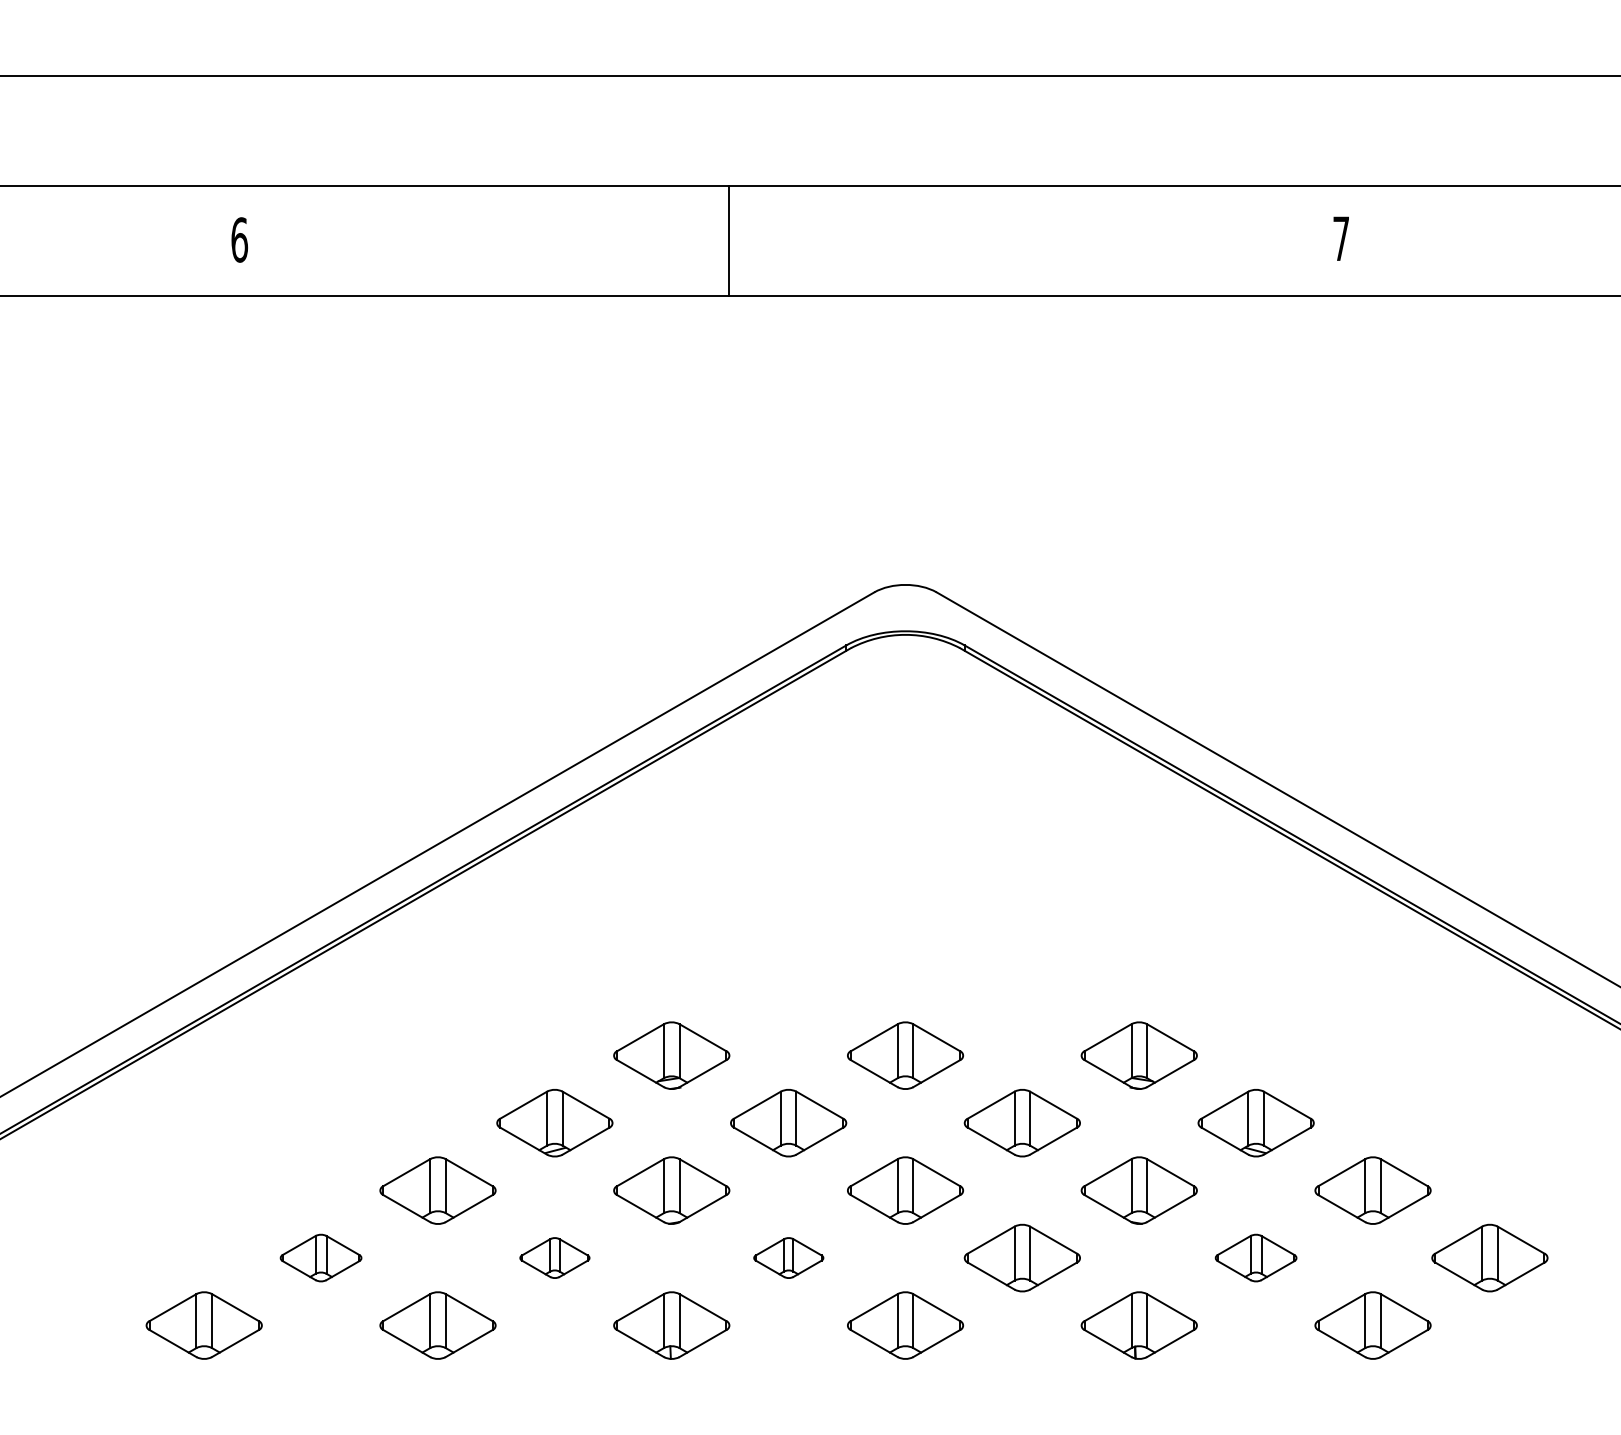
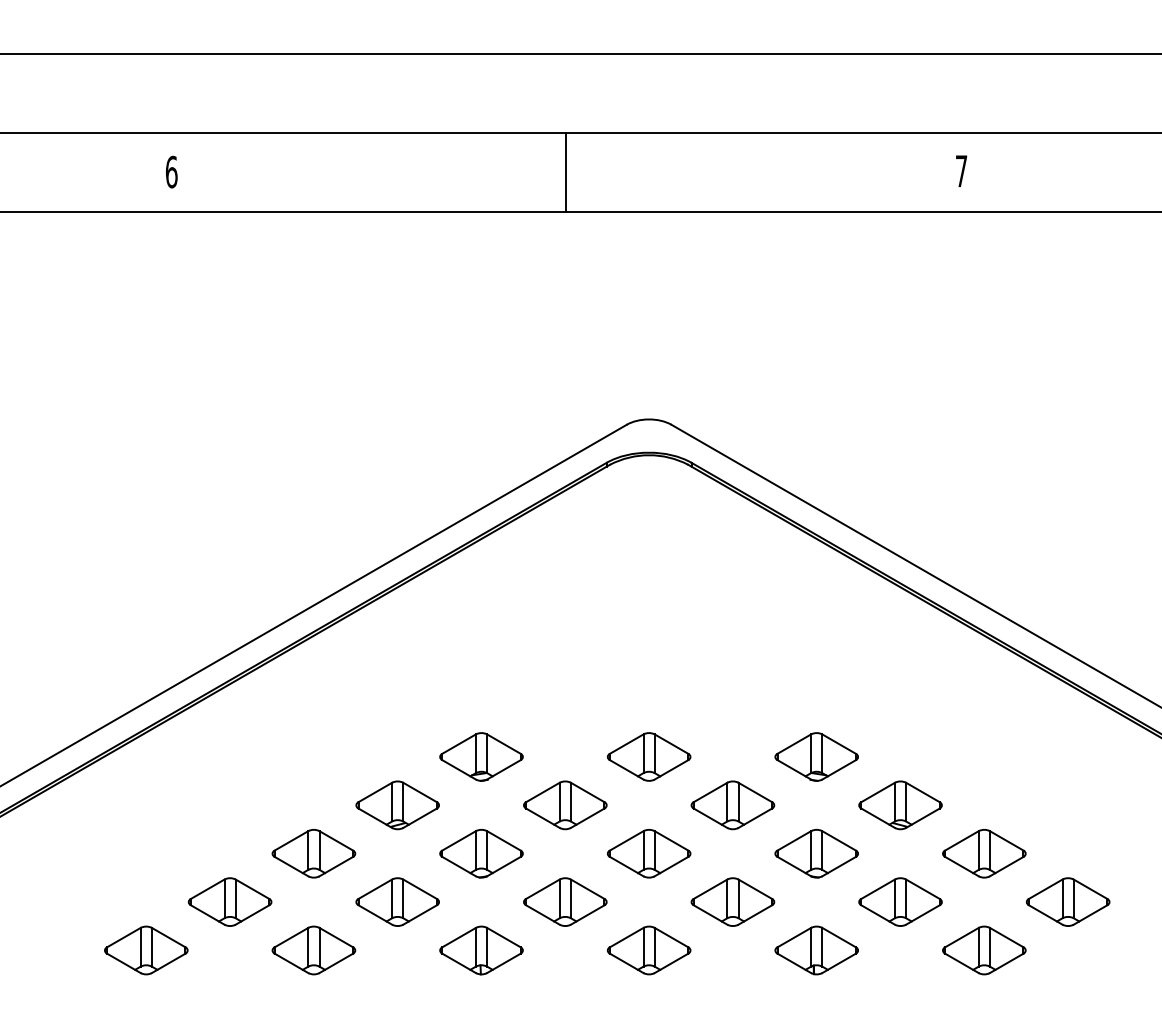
line: (728, 240) -> (565, 172), moved
part: (320, 1257) -> (229, 901), size x1.43
part: (554, 1257) -> (397, 901), size x1.67
part: (788, 1257) -> (565, 901), size x1.67
part: (1255, 1257) -> (900, 901), size x1.43

